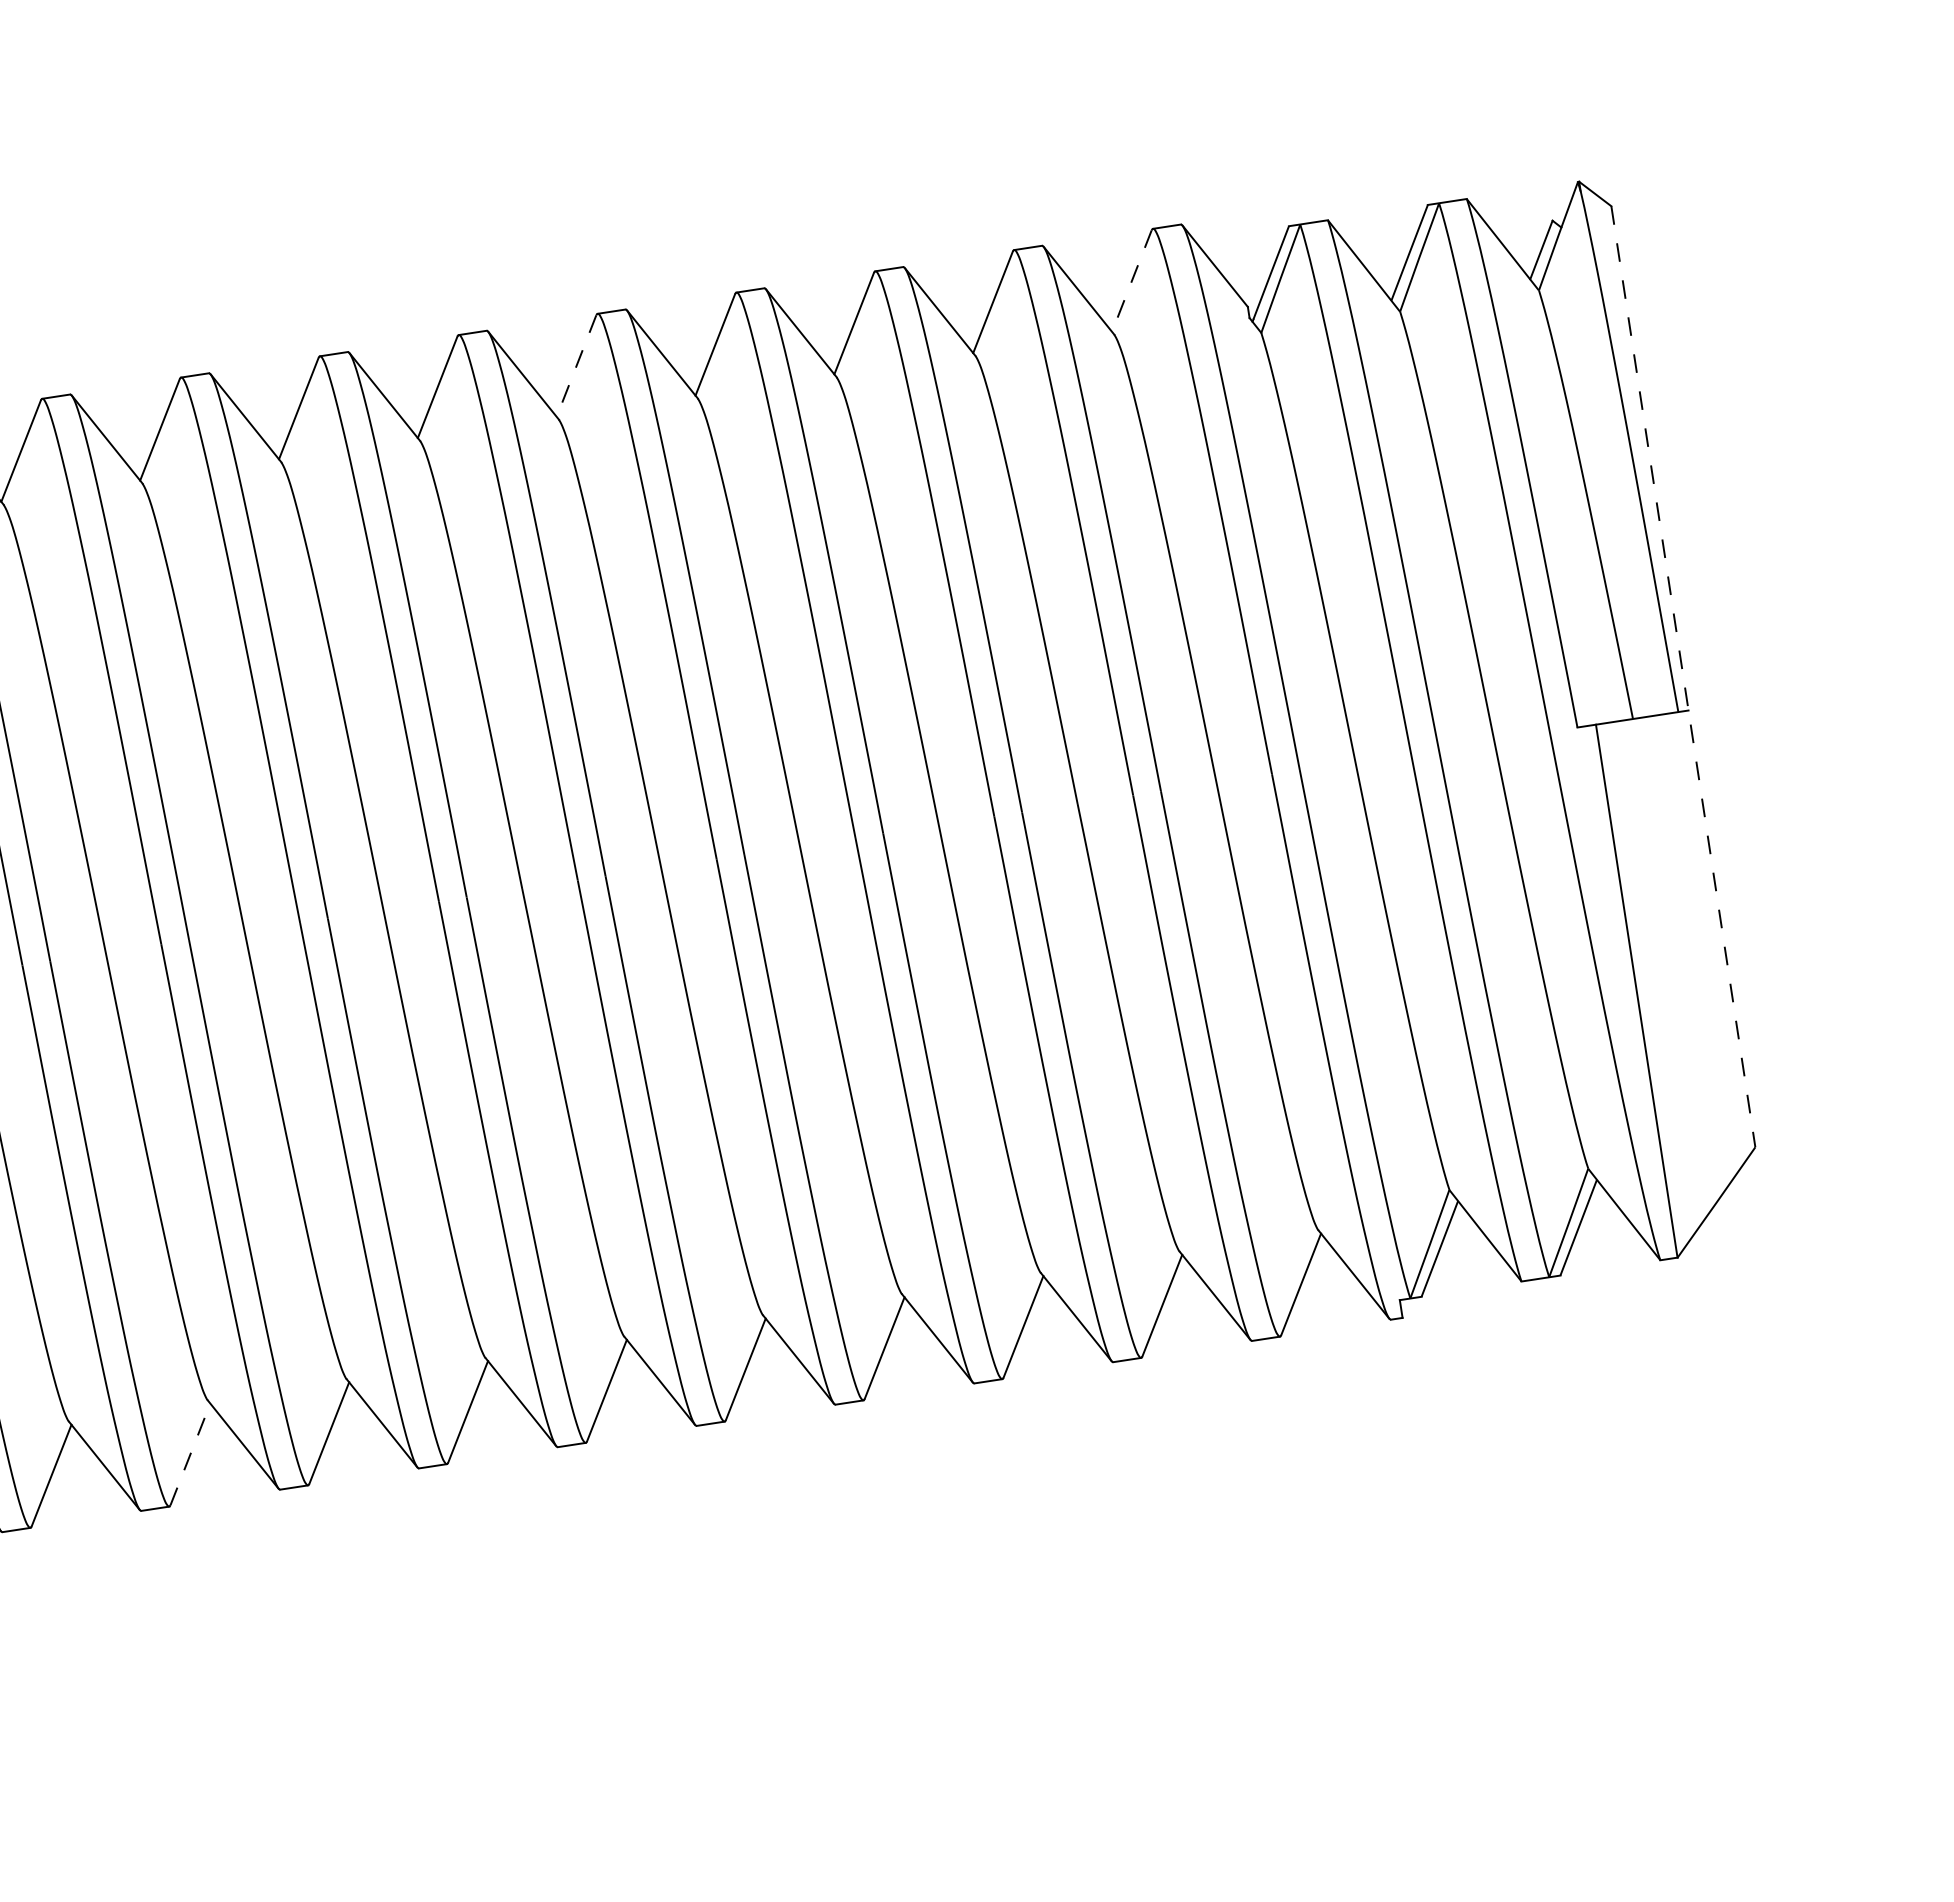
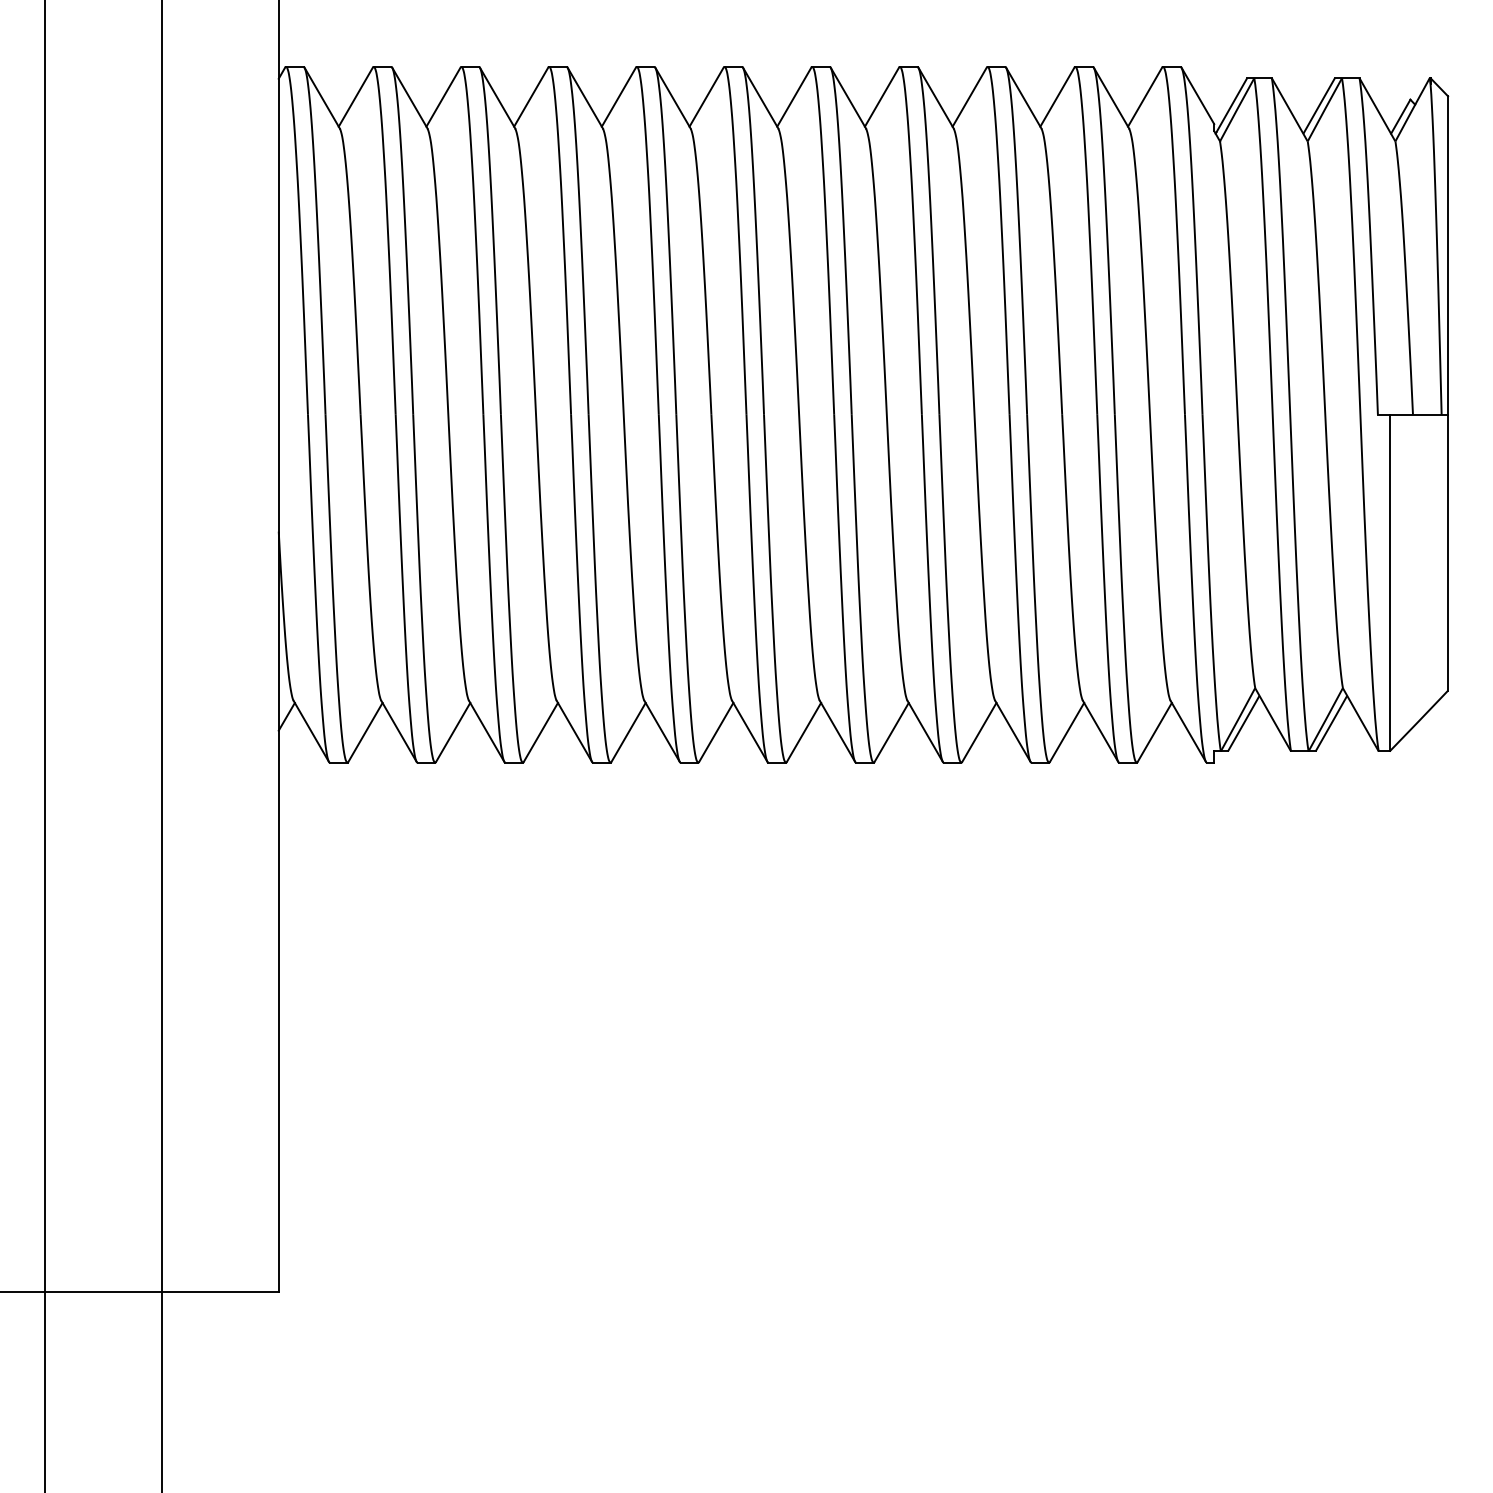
line: (1131, 281) -> (1144, 97), dashed -> solid
line: (576, 366) -> (794, 97), dashed -> solid
line: (1684, 676) -> (1448, 393), dashed -> solid
line: (190, 1452) -> (453, 731), dashed -> solid

